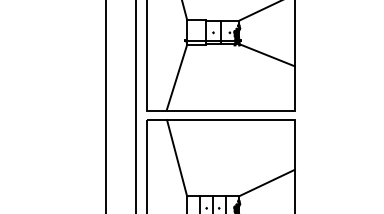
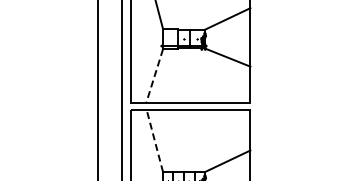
line: (176, 78) -> (154, 76), solid -> dashed
line: (176, 157) -> (154, 140), solid -> dashed

